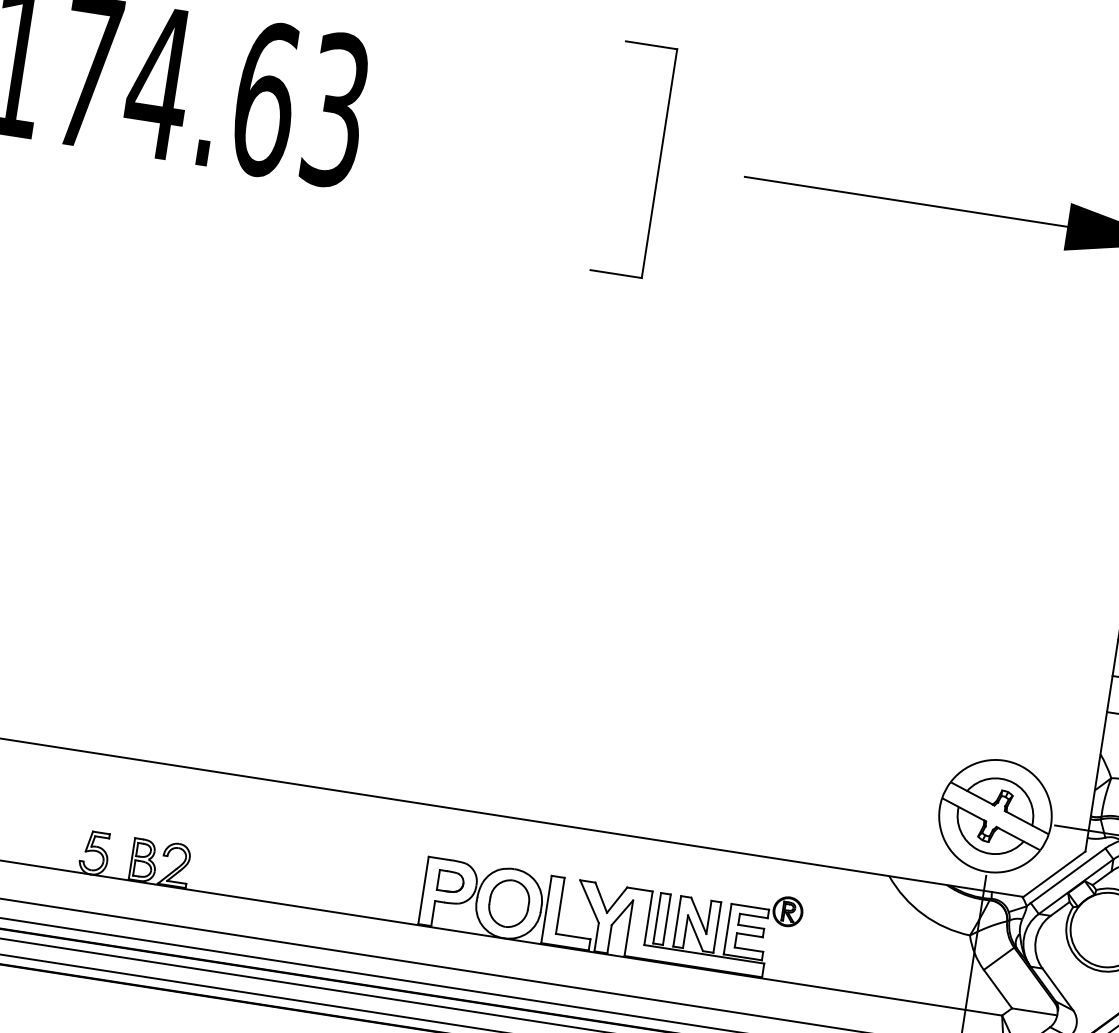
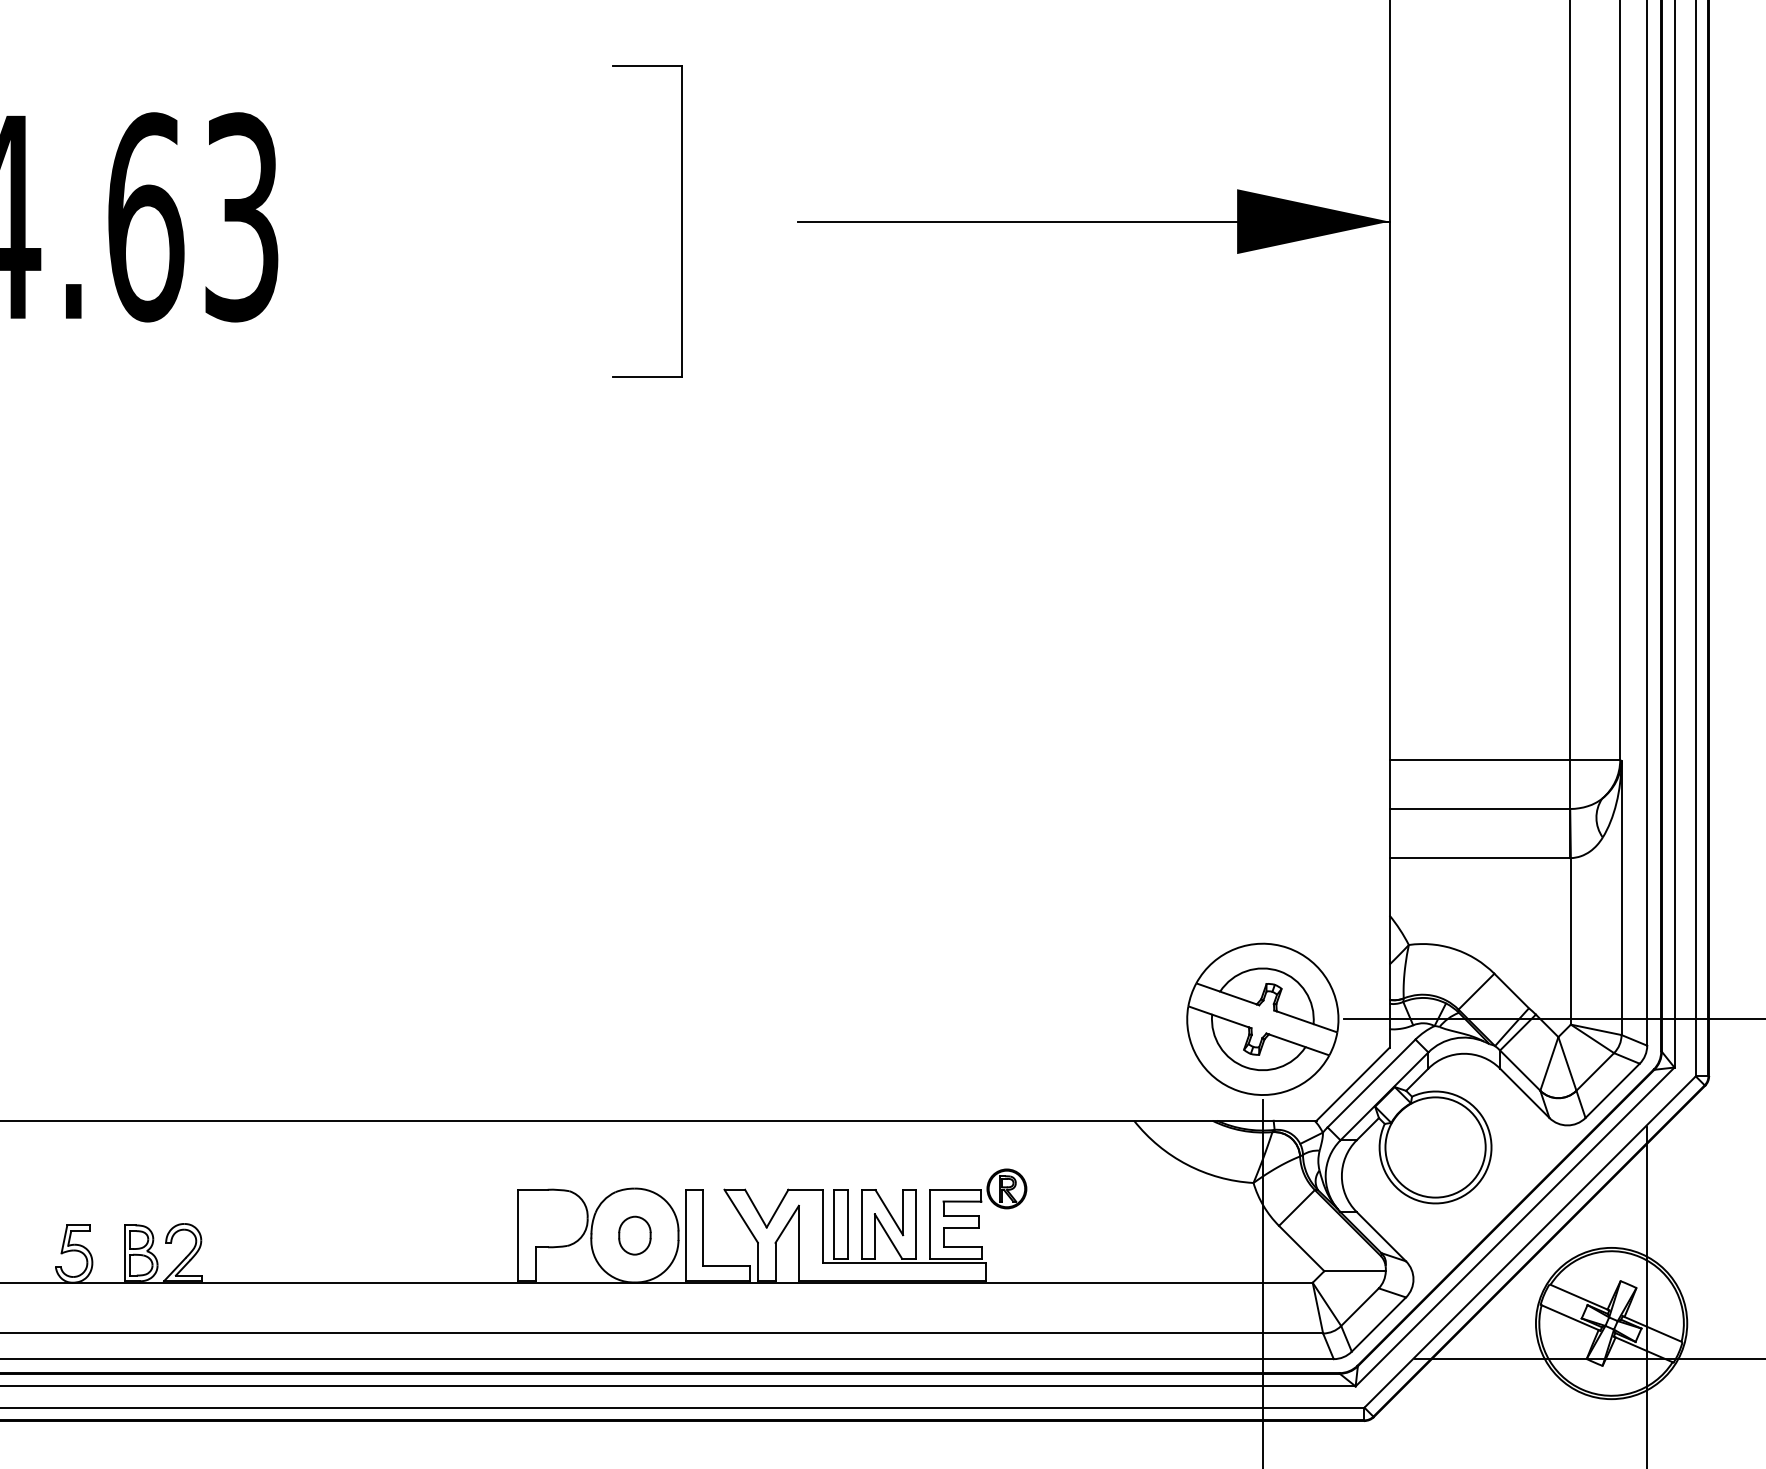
part: (450, 881) -> (552, 1218), removed
part: (508, 903) -> (634, 1235), size x0.6

